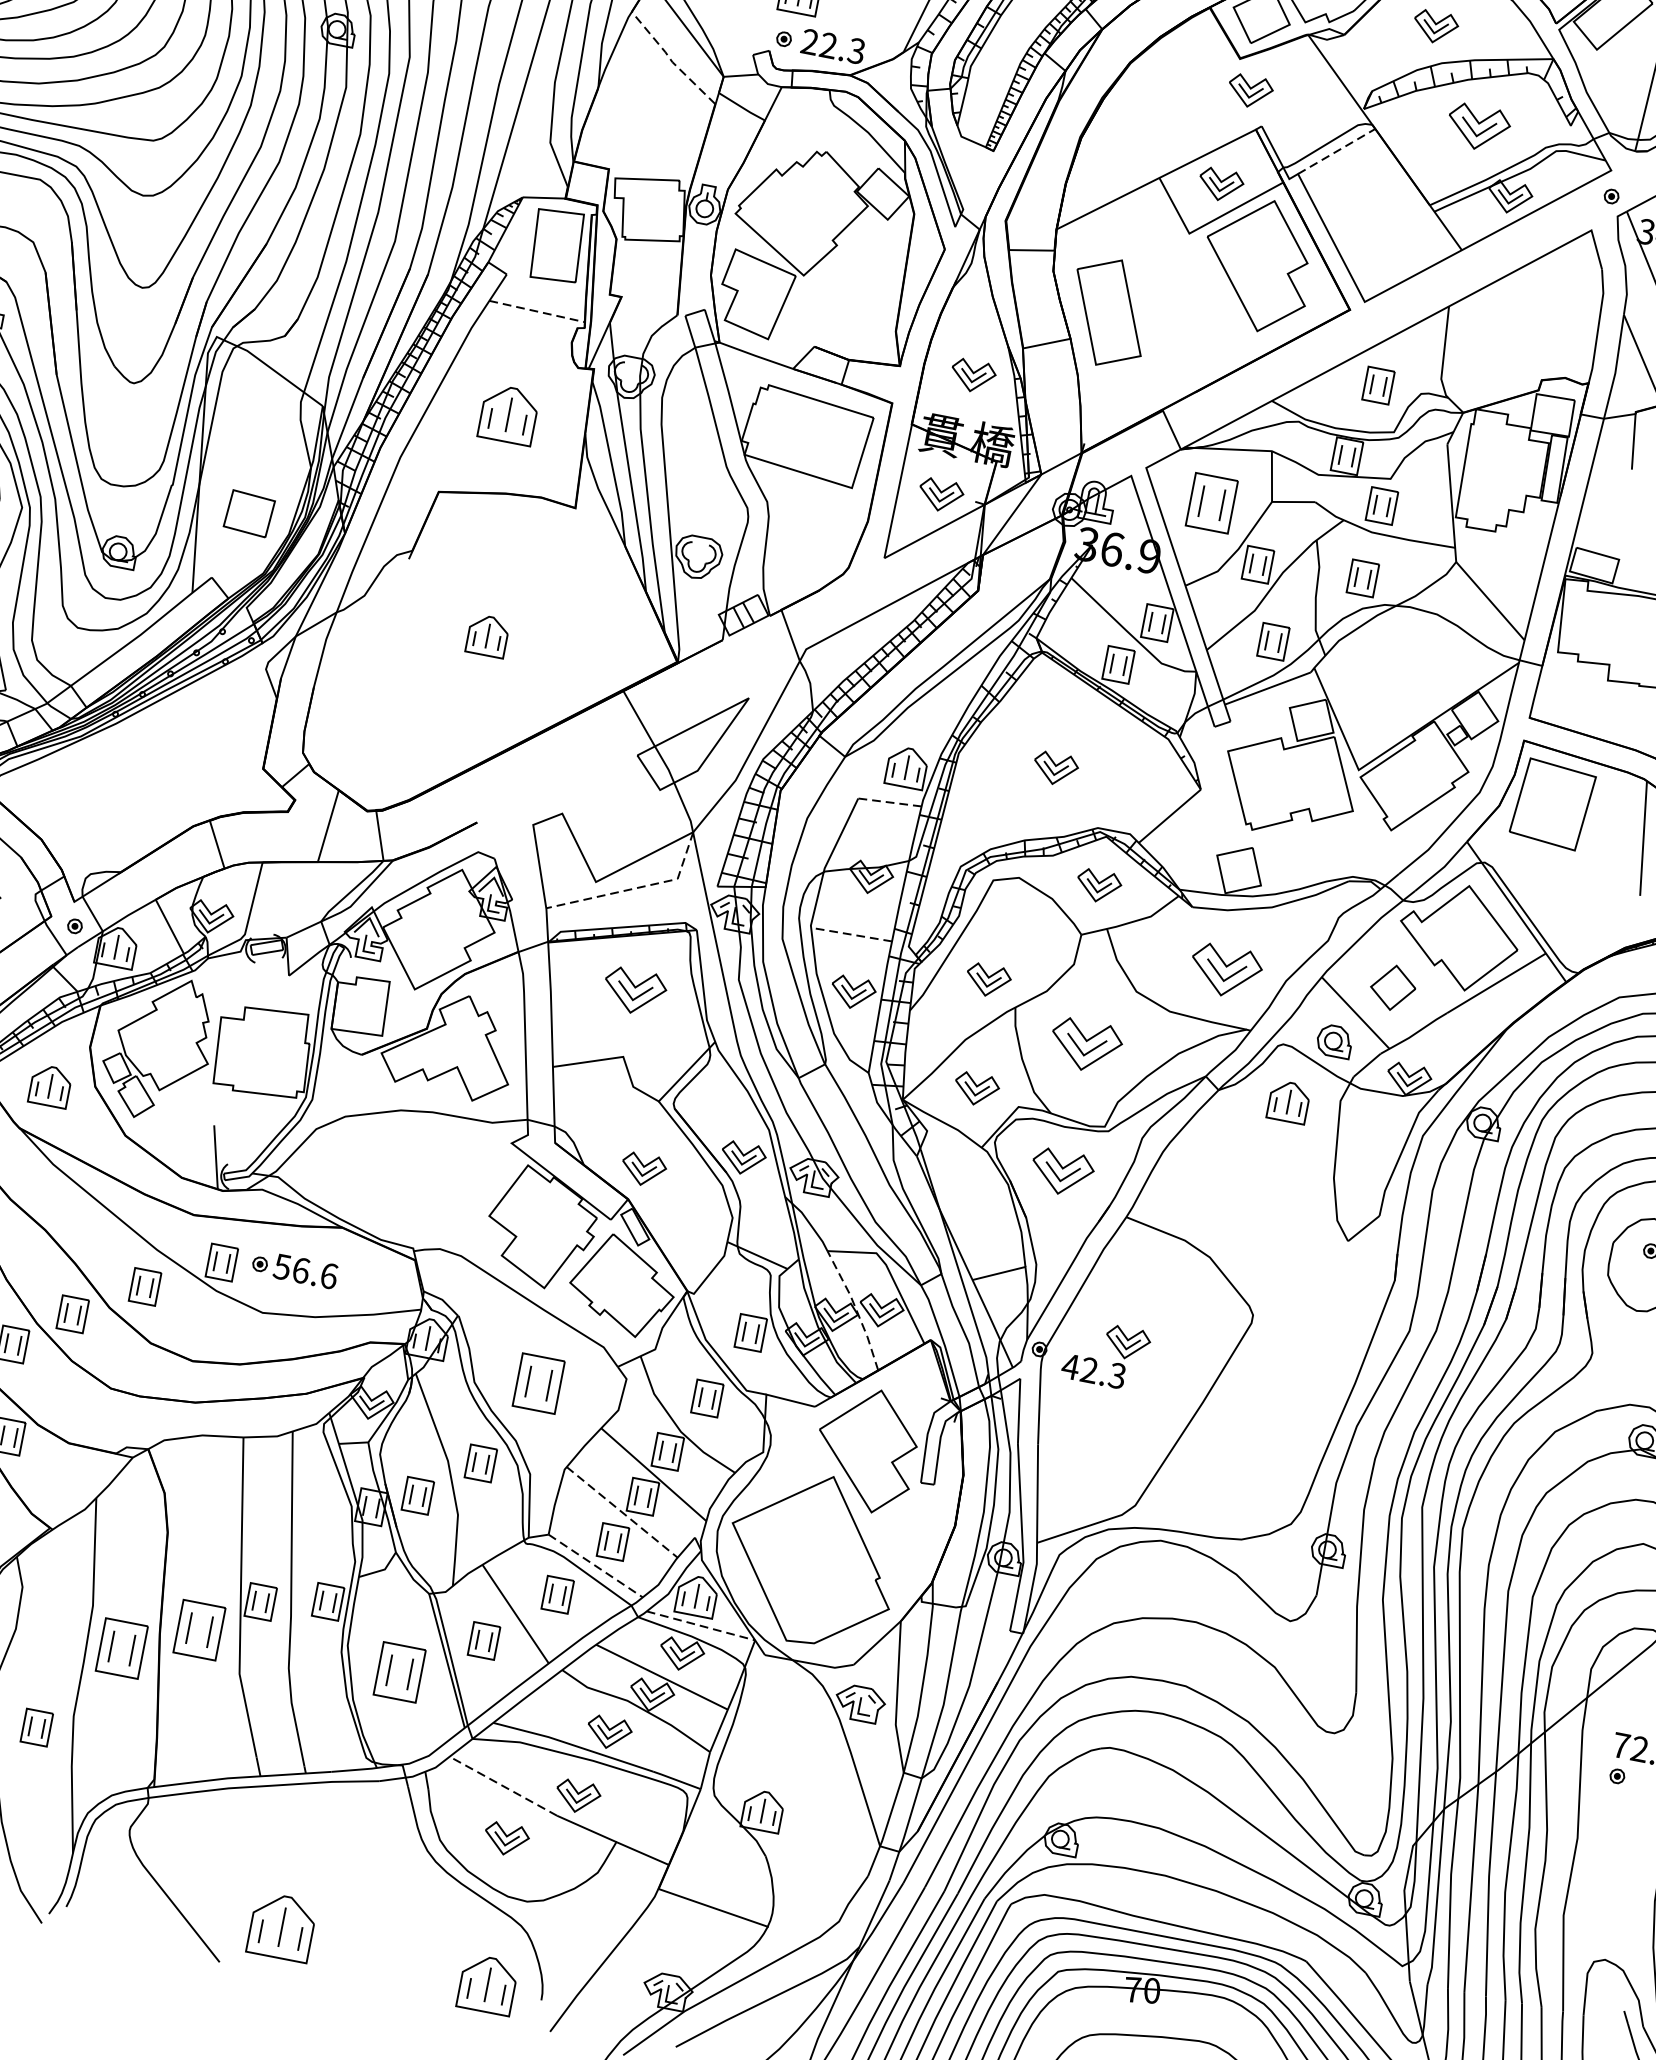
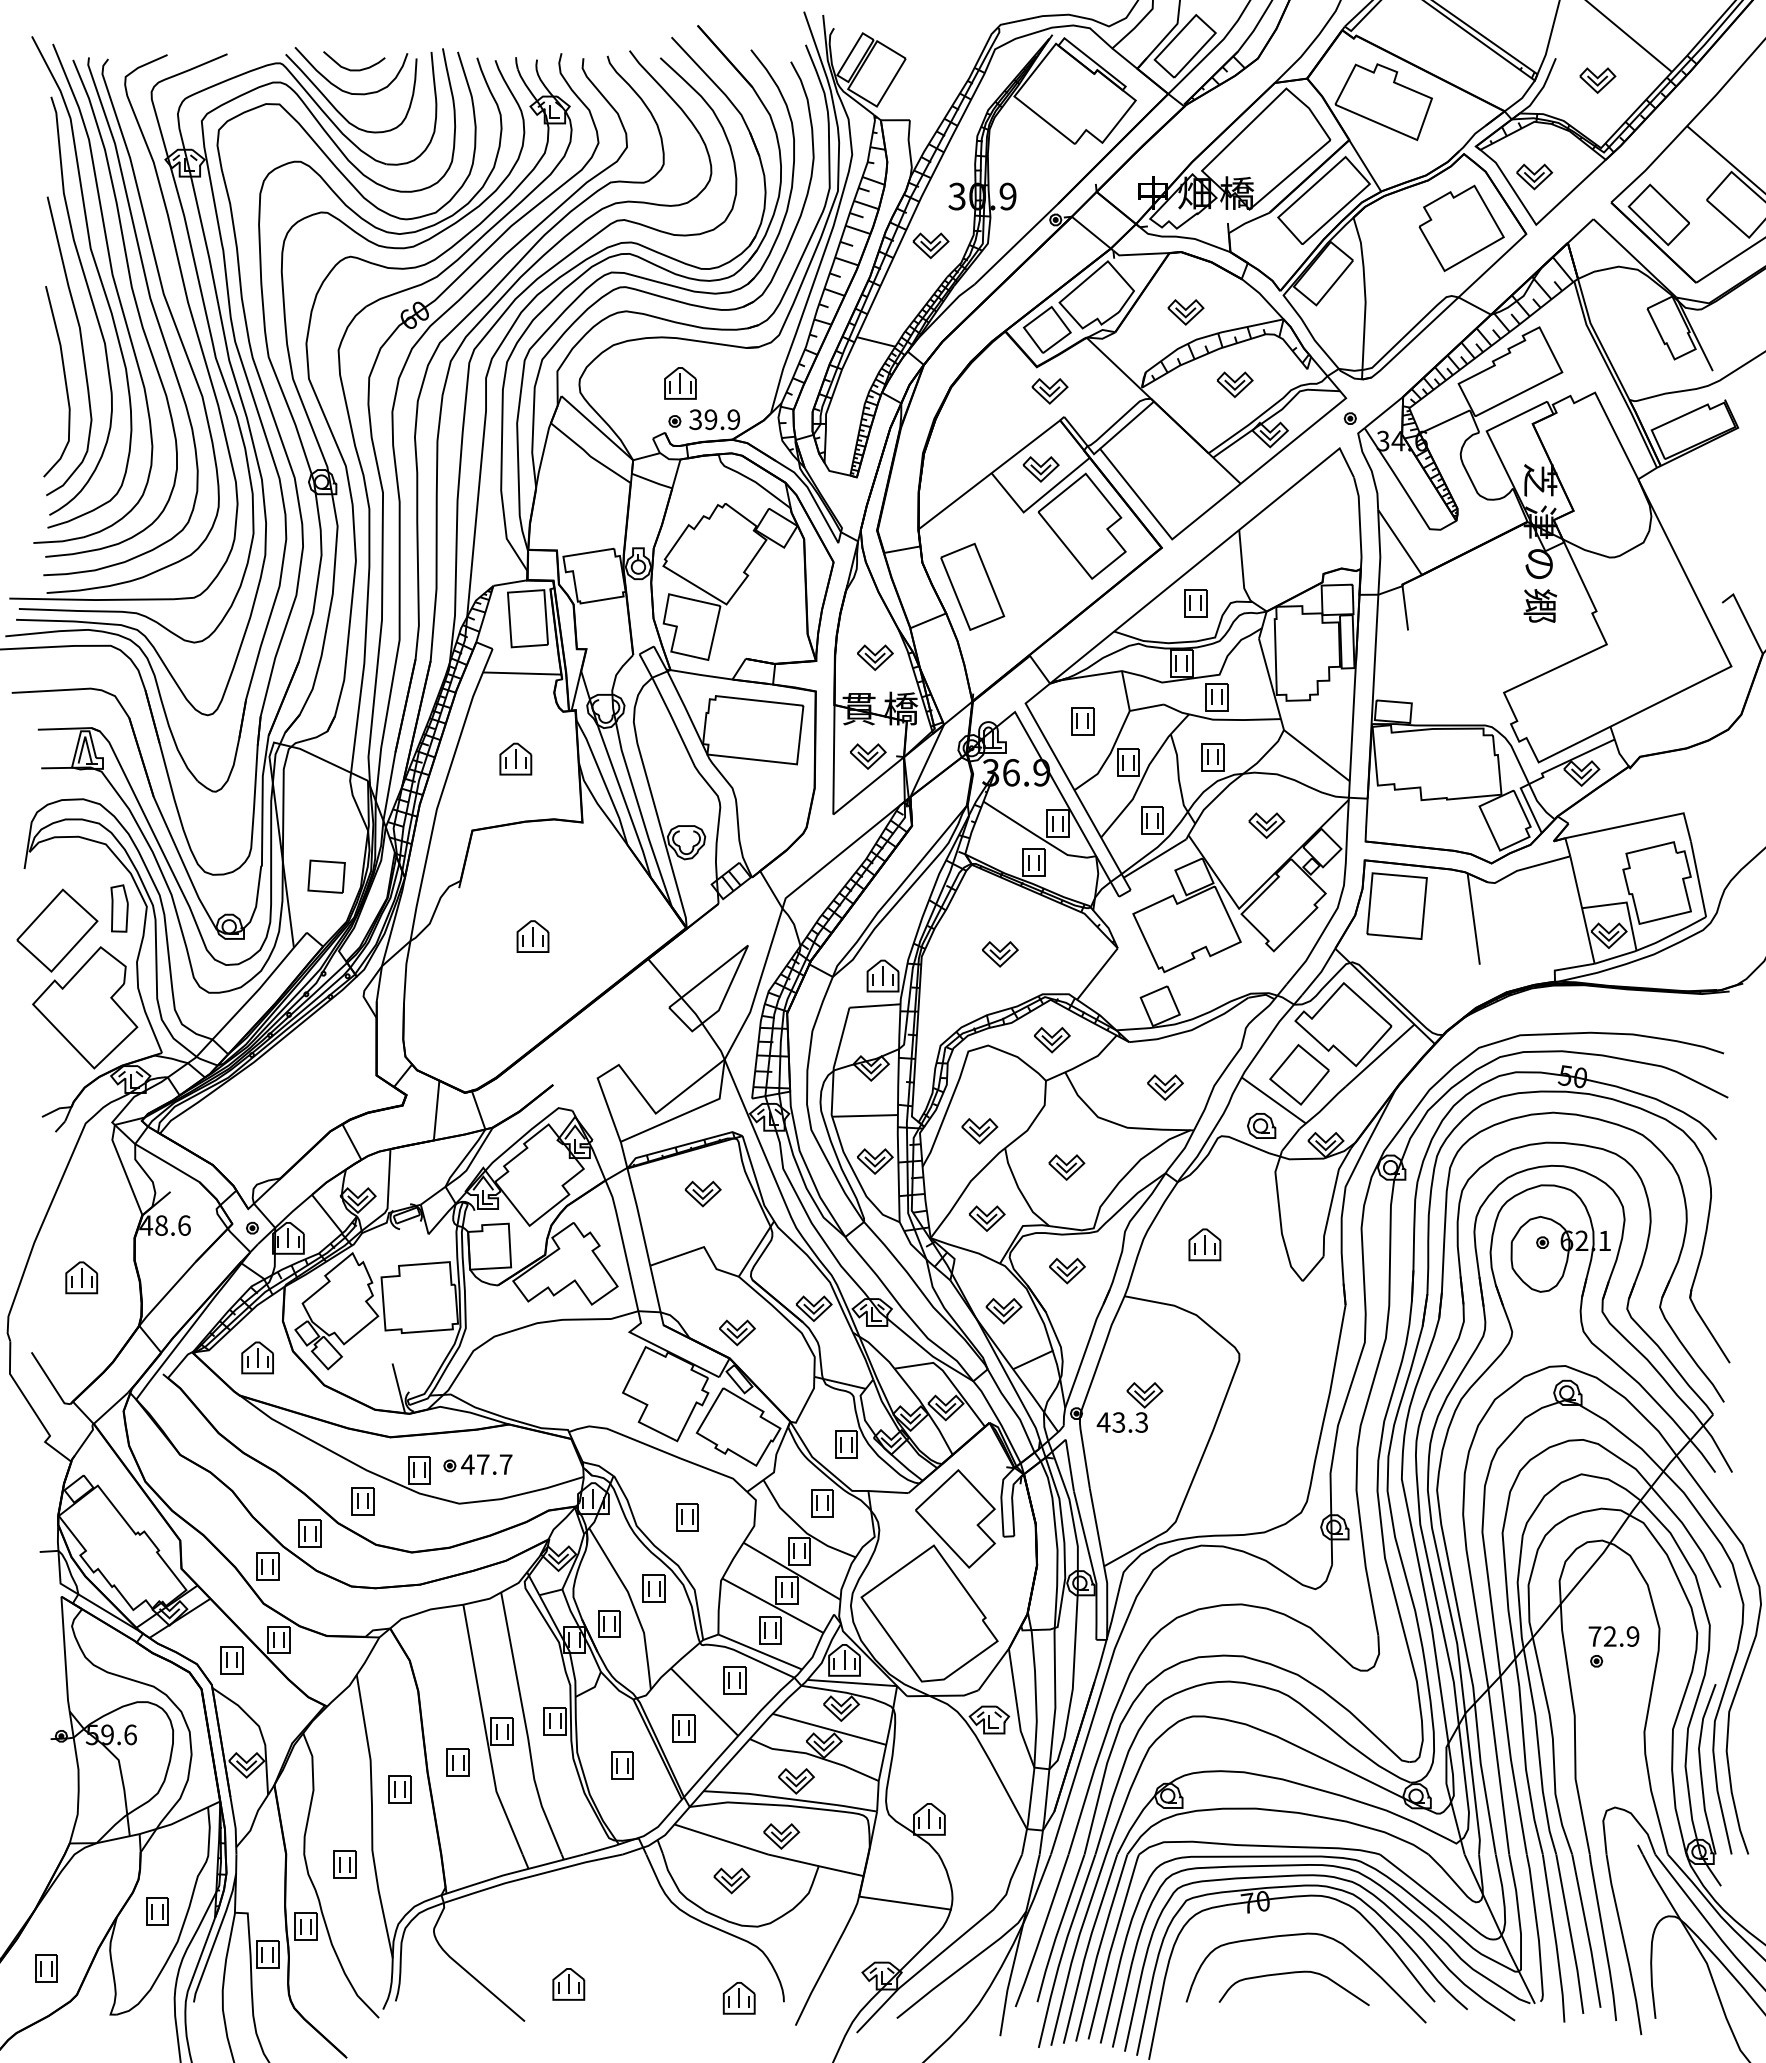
text: (832, 46) -> (714, 419), 22.3 -> 39.9
line: (671, 60) -> (589, 455), dashed -> solid
part: (1477, 127) -> (1234, 384), size x0.71
line: (1337, 151) -> (1127, 425), dashed -> solid
line: (537, 311) -> (522, 673), dashed -> solid
part: (508, 413) -> (515, 758), size x0.71
part: (1211, 503) -> (1082, 721), size x0.62
part: (1412, 674) -> (1266, 825), added
line: (890, 803) -> (875, 1006), dashed -> solid
line: (637, 887) -> (689, 1111), dashed -> solid
line: (852, 934) -> (865, 1115), dashed -> solid
part: (1226, 971) -> (1165, 1087), size x0.62
part: (1393, 987) -> (1299, 1074), size x1.67
part: (634, 990) -> (702, 1193), size x0.71
part: (1085, 1045) -> (1066, 1167), size x0.62
part: (1288, 1101) -> (1204, 1244), moved
part: (1062, 1172) -> (1067, 1270), size x0.71
part: (974, 1207) -> (1003, 1311), added
text: (305, 1271) -> (486, 1464), 56.6 -> 47.7
line: (856, 1309) -> (926, 1410), dashed -> solid
text: (1088, 1370) -> (1118, 1422), 42.3 -> 43.3
part: (538, 1384) -> (687, 1517), size x0.62
line: (623, 1512) -> (773, 1605), dashed -> solid
line: (595, 1566) -> (760, 1652), dashed -> solid
line: (701, 1626) -> (852, 1683), dashed -> solid
part: (198, 1629) -> (457, 1762), size x0.62
part: (121, 1648) -> (399, 1789), size x0.62
part: (400, 1672) -> (622, 1765), size x0.62
line: (502, 1786) -> (720, 1839), dashed -> solid
part: (281, 1927) -> (568, 1984), size x0.62
part: (486, 1984) -> (738, 1998), size x0.71

